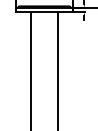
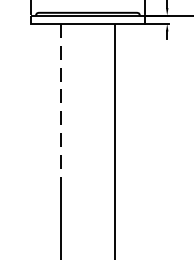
line: (31, 52) -> (62, 104), solid -> dashed

